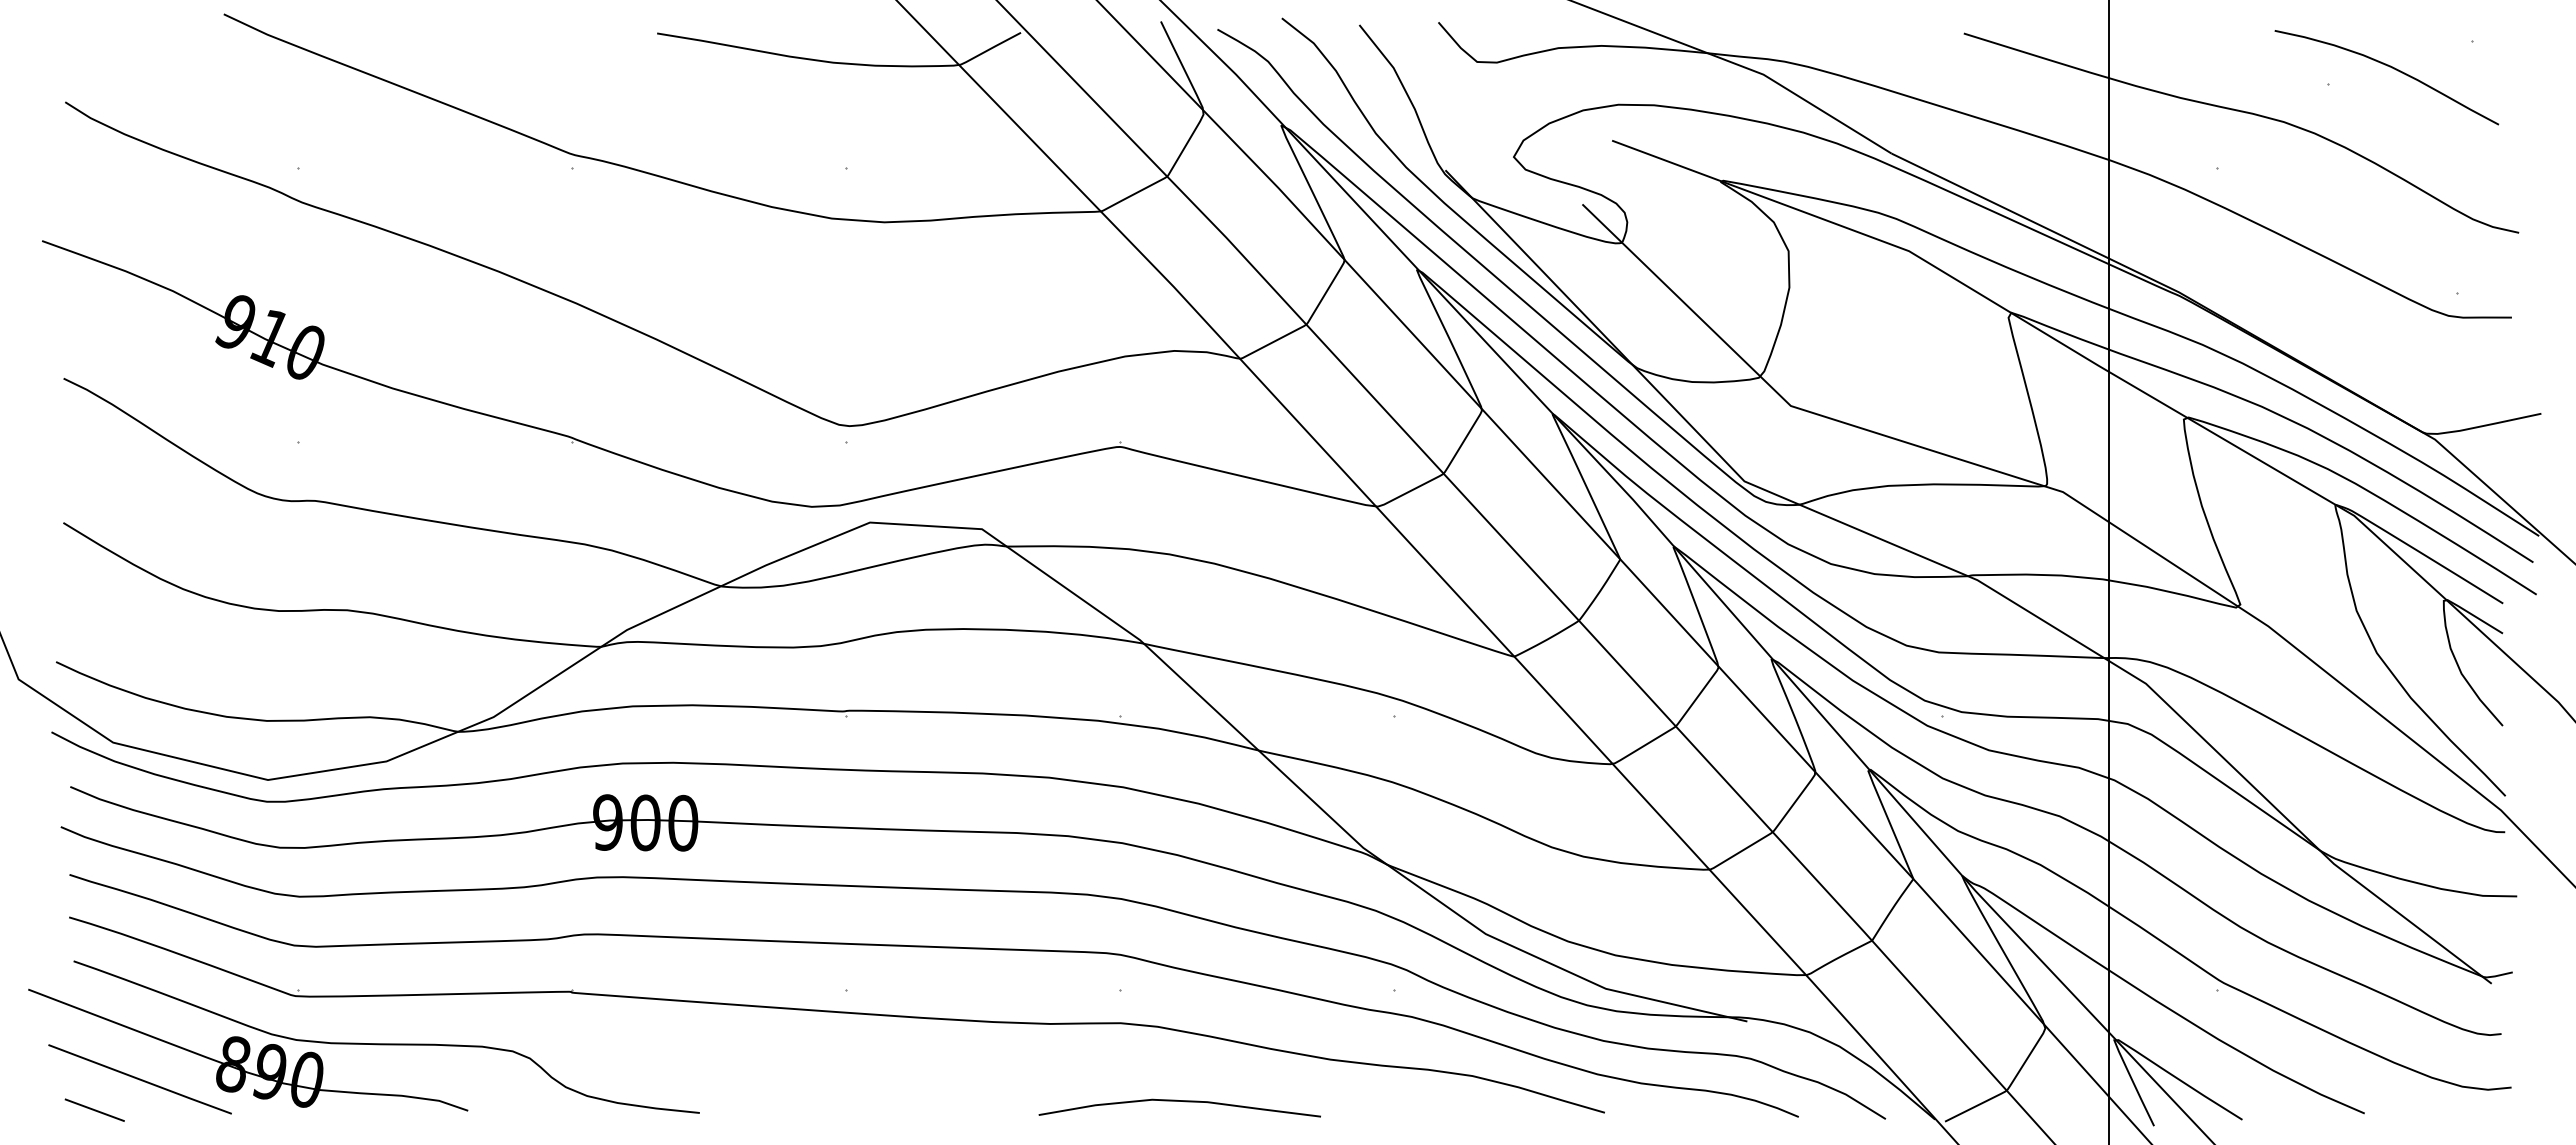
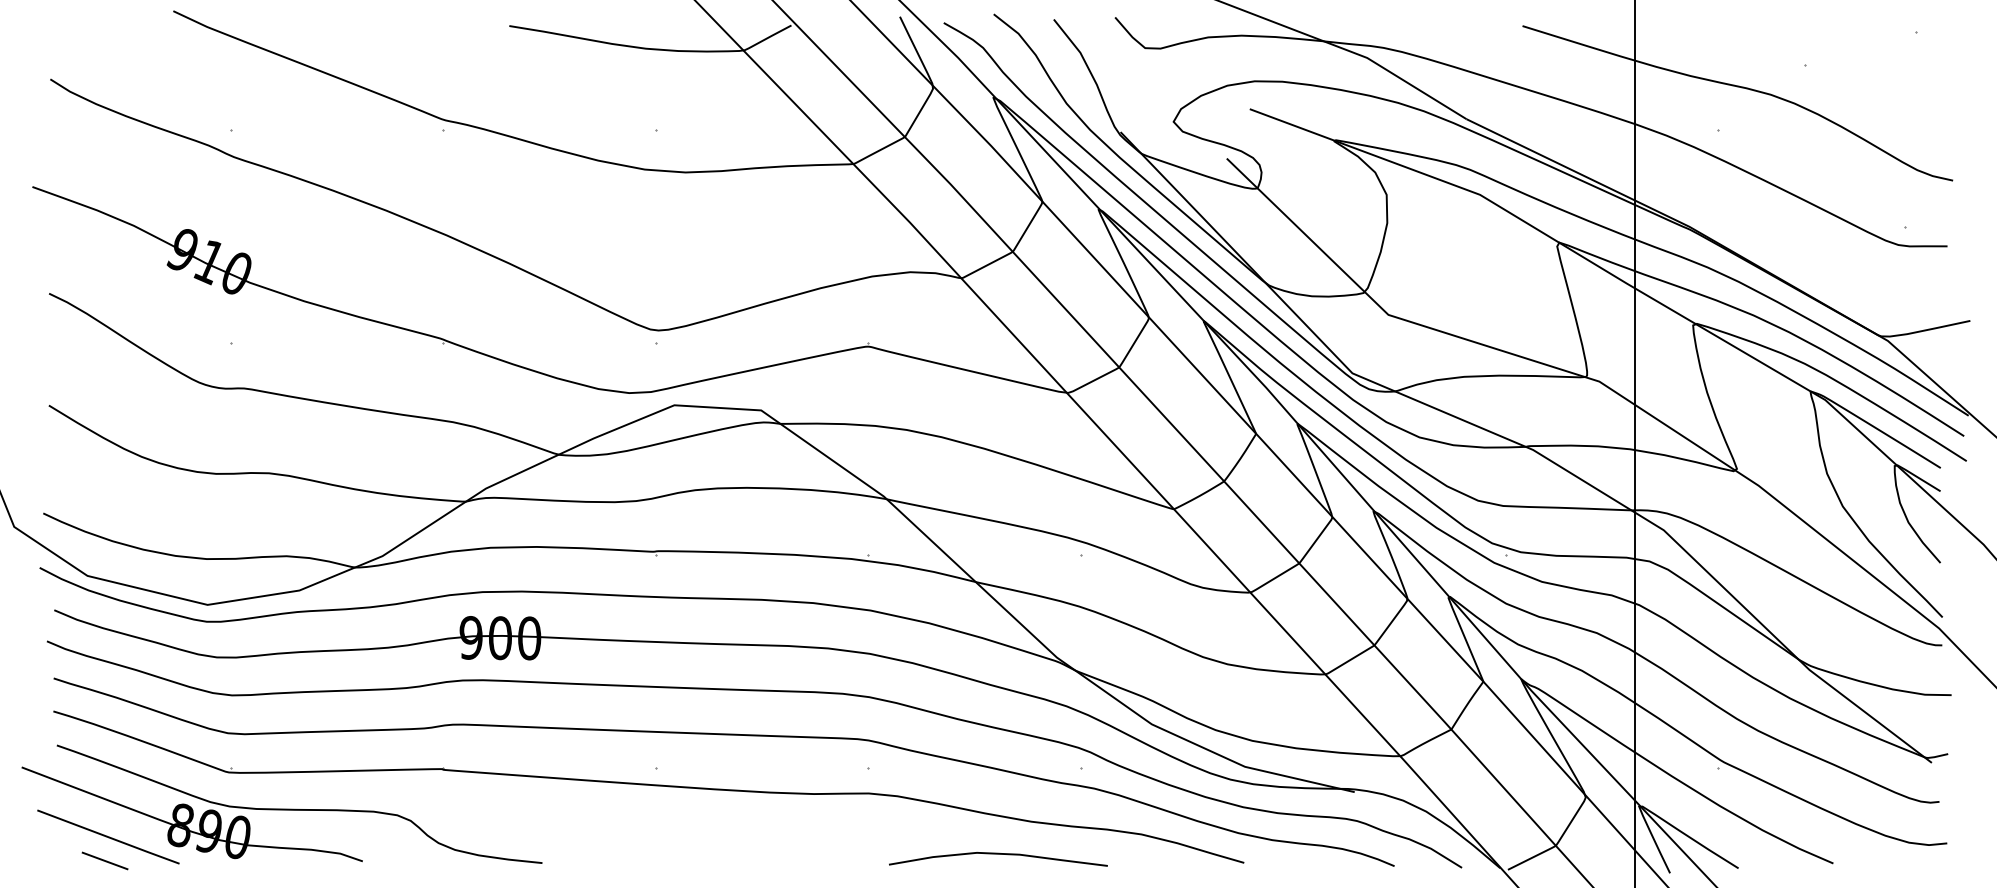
curve: (2391, 68) -> (1854, 53), removed
curve: (1179, 1101) -> (998, 854), moved
line: (94, 1109) -> (104, 860), moved

